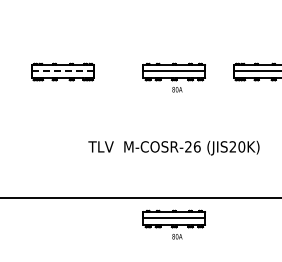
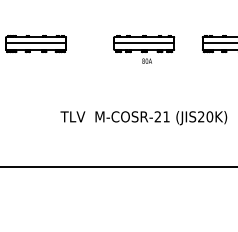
line: (63, 71) -> (36, 43), dashed -> solid
text: (196, 146) -> (165, 116), M-COSR-26 -> M-COSR-21
part: (173, 224) -> (143, 192), removed

